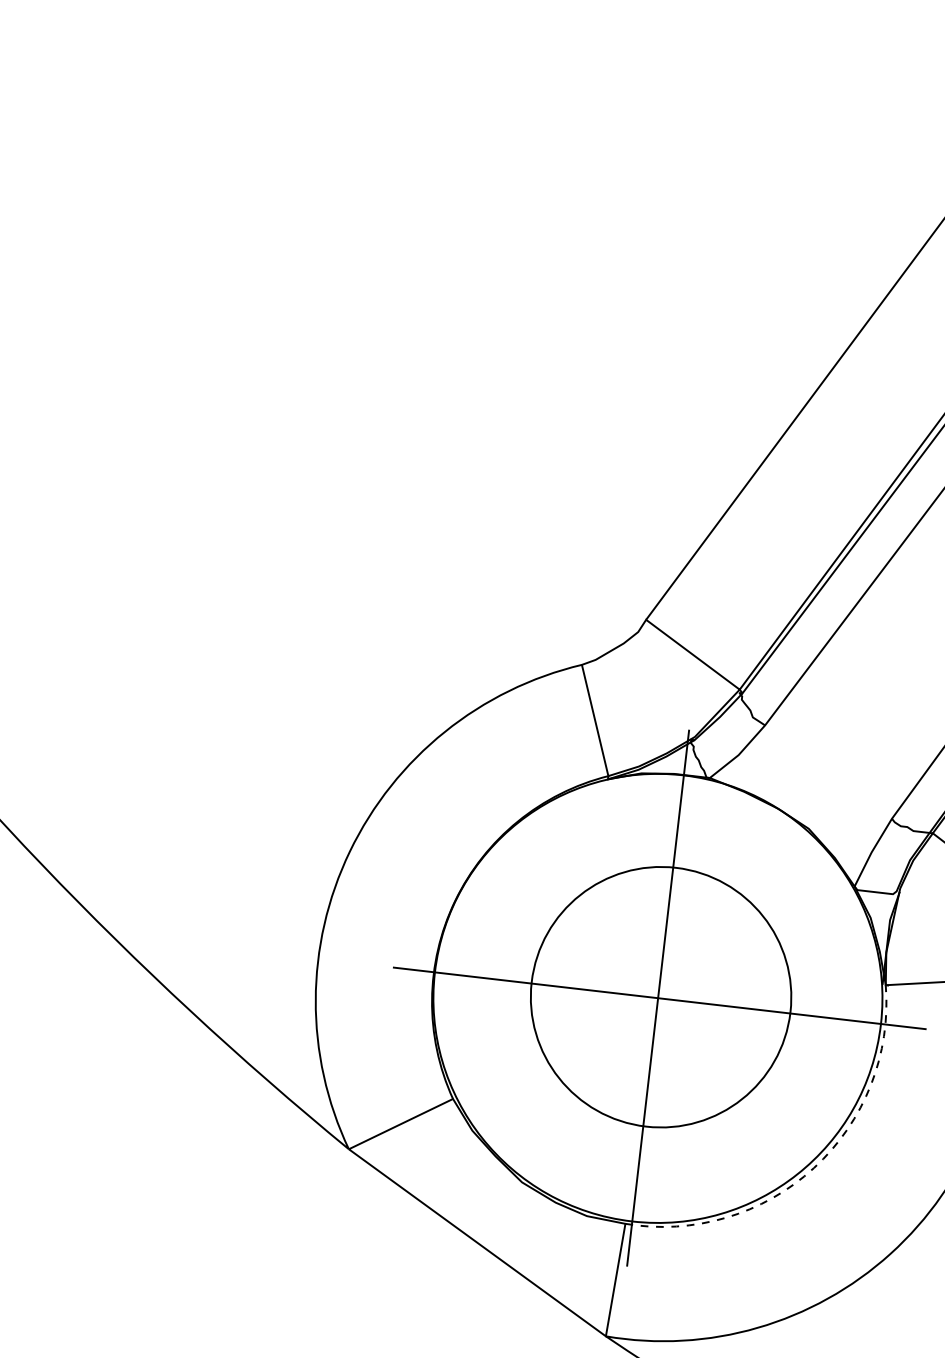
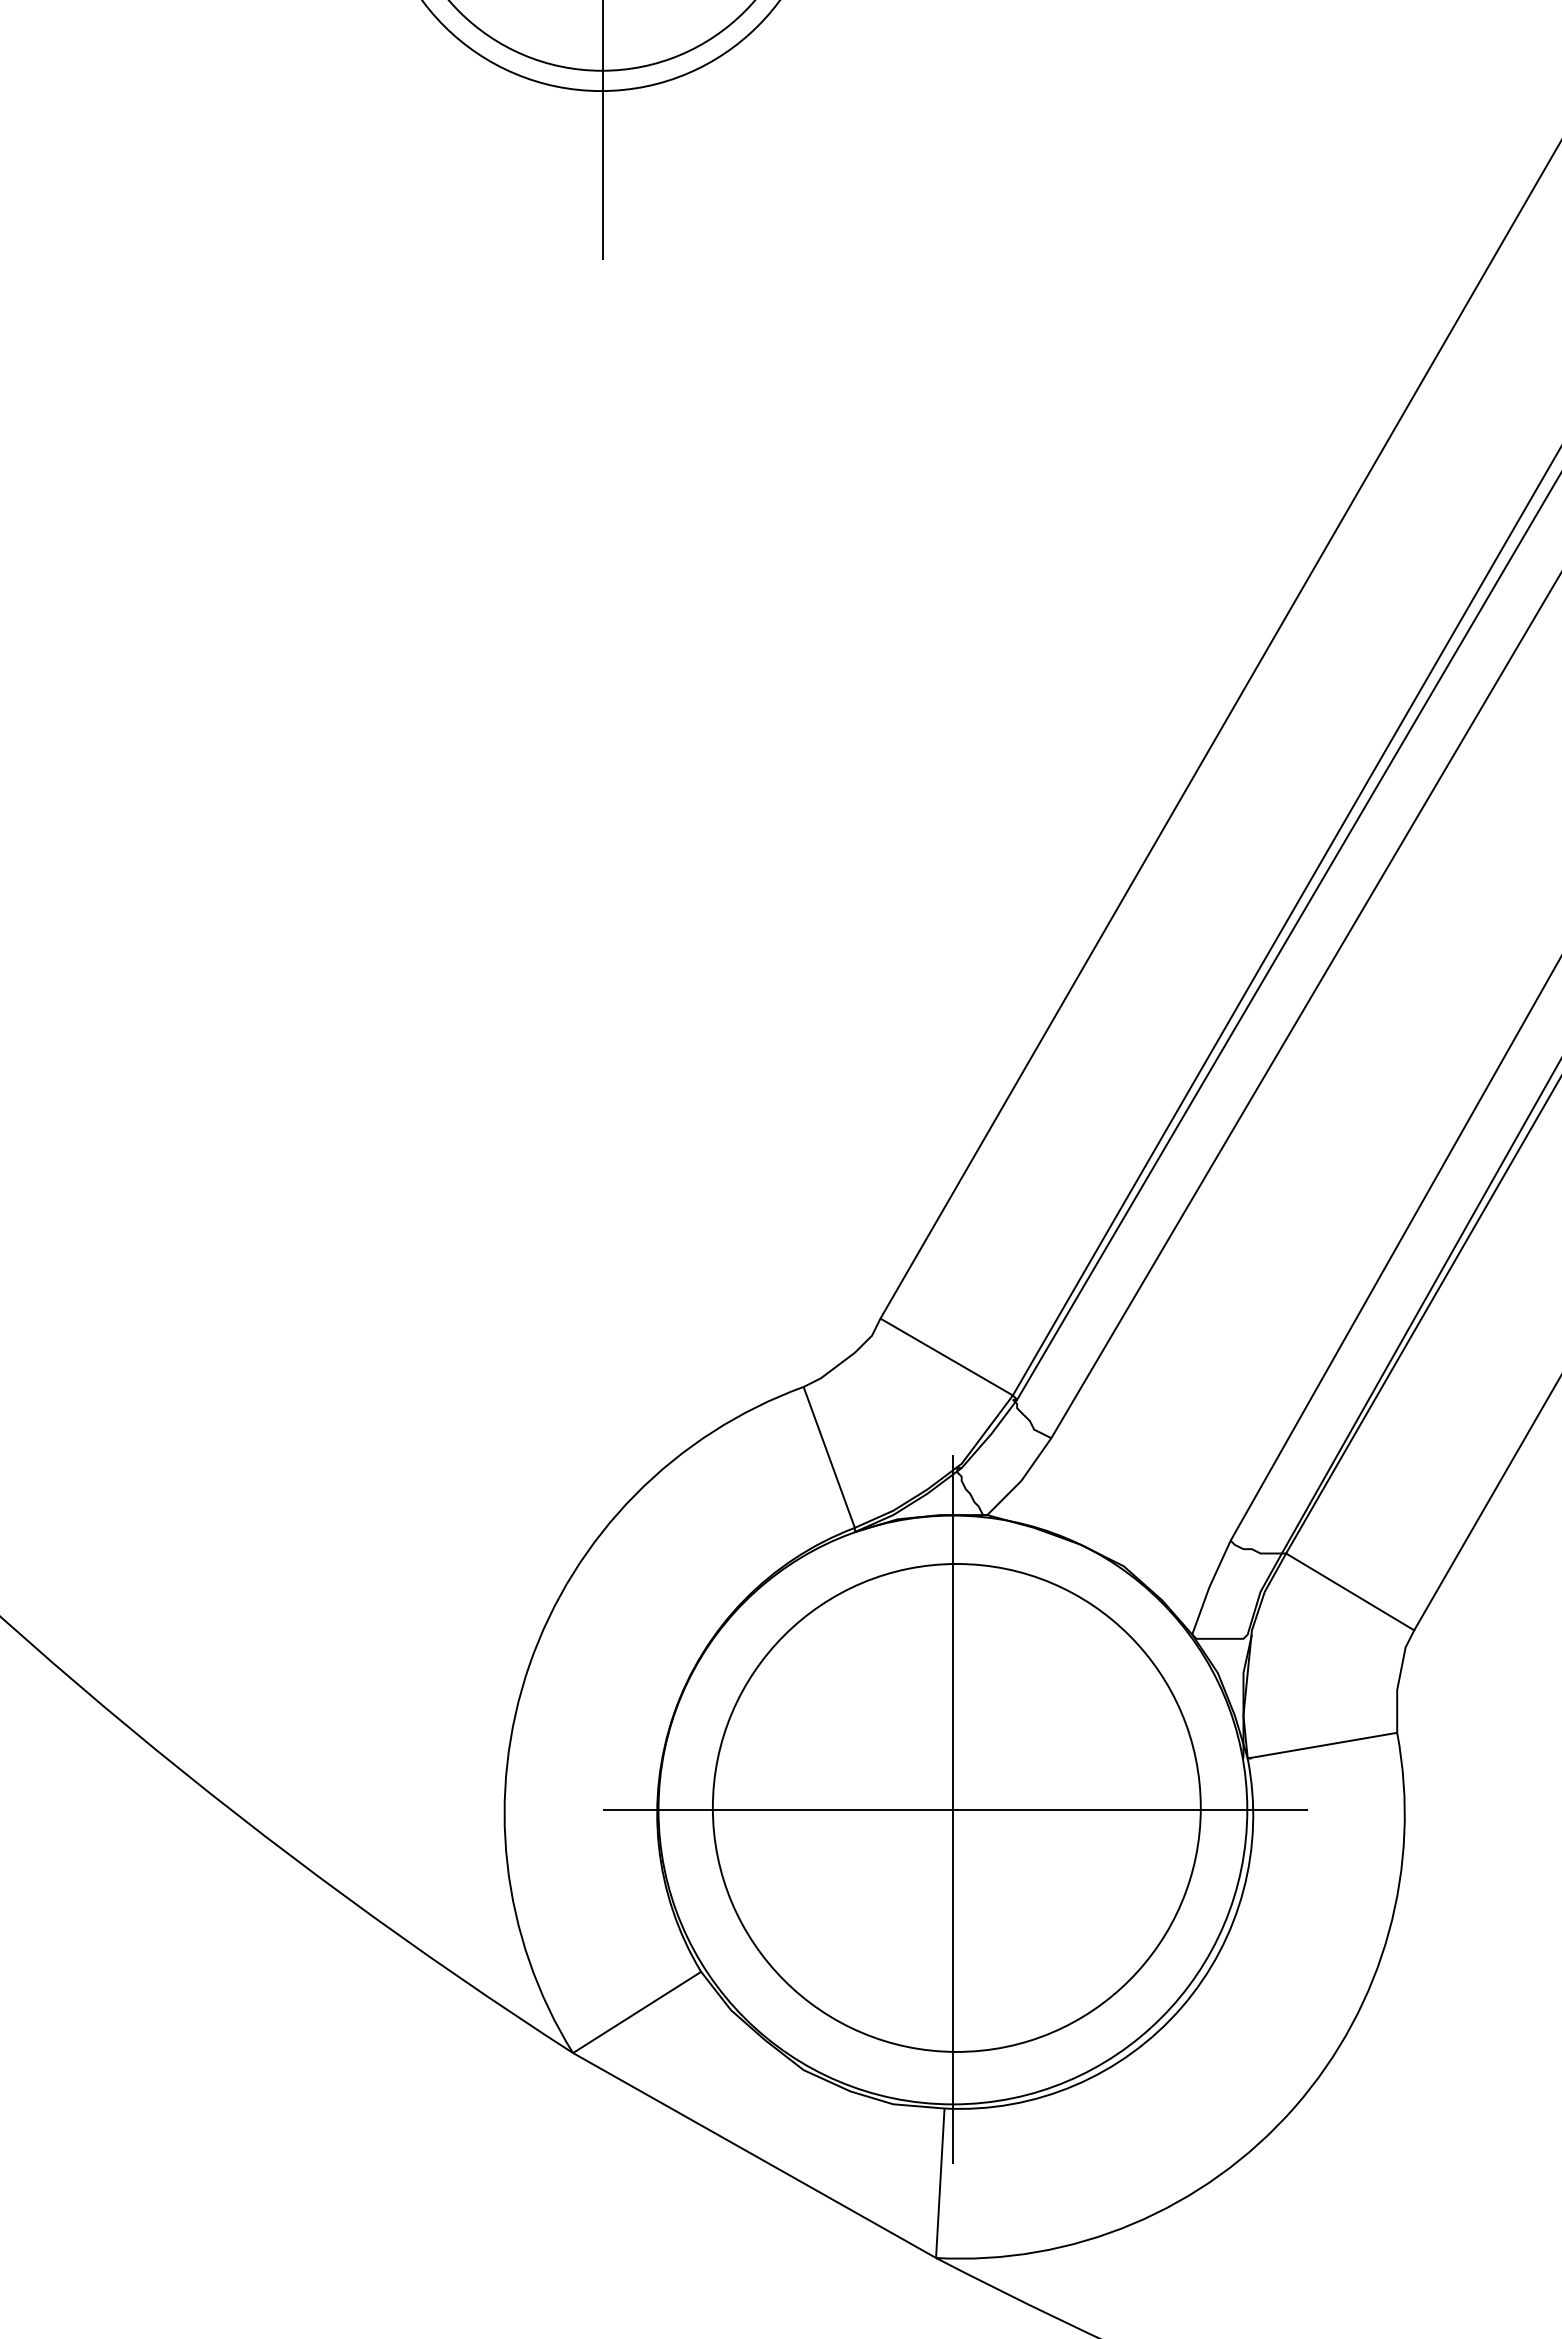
circle: (660, 996) -> (956, 1807), size x1.43
arc: (813, 1168) -> (1181, 2007), dashed -> solid

